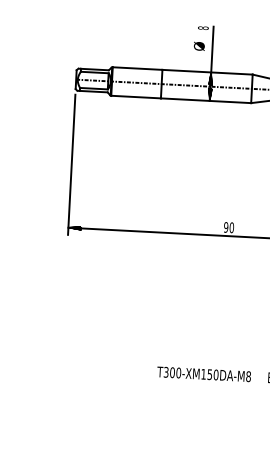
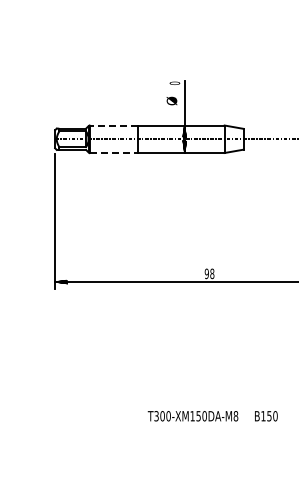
text: (203, 27) -> (174, 82), 8 -> 0
line: (137, 68) -> (113, 125), solid -> dashed
line: (135, 97) -> (113, 153), solid -> dashed
text: (232, 227) -> (212, 273), 90 -> 98

